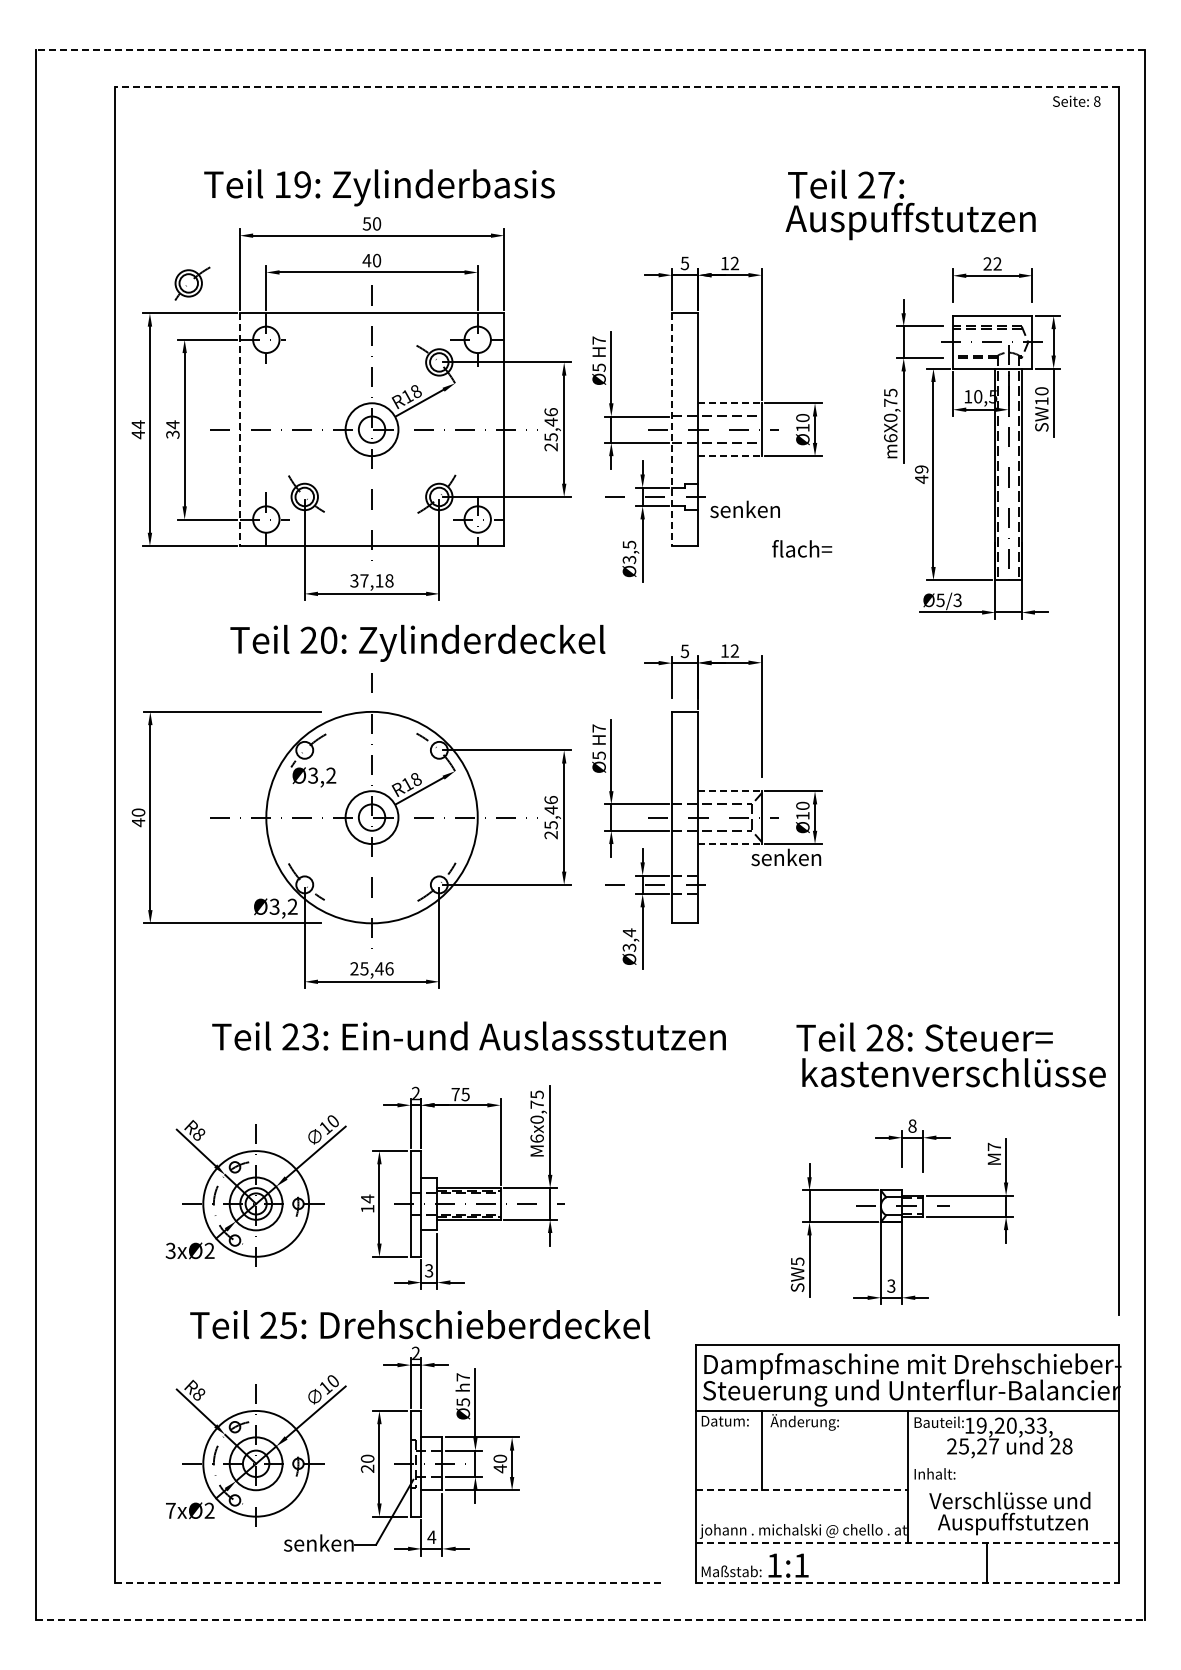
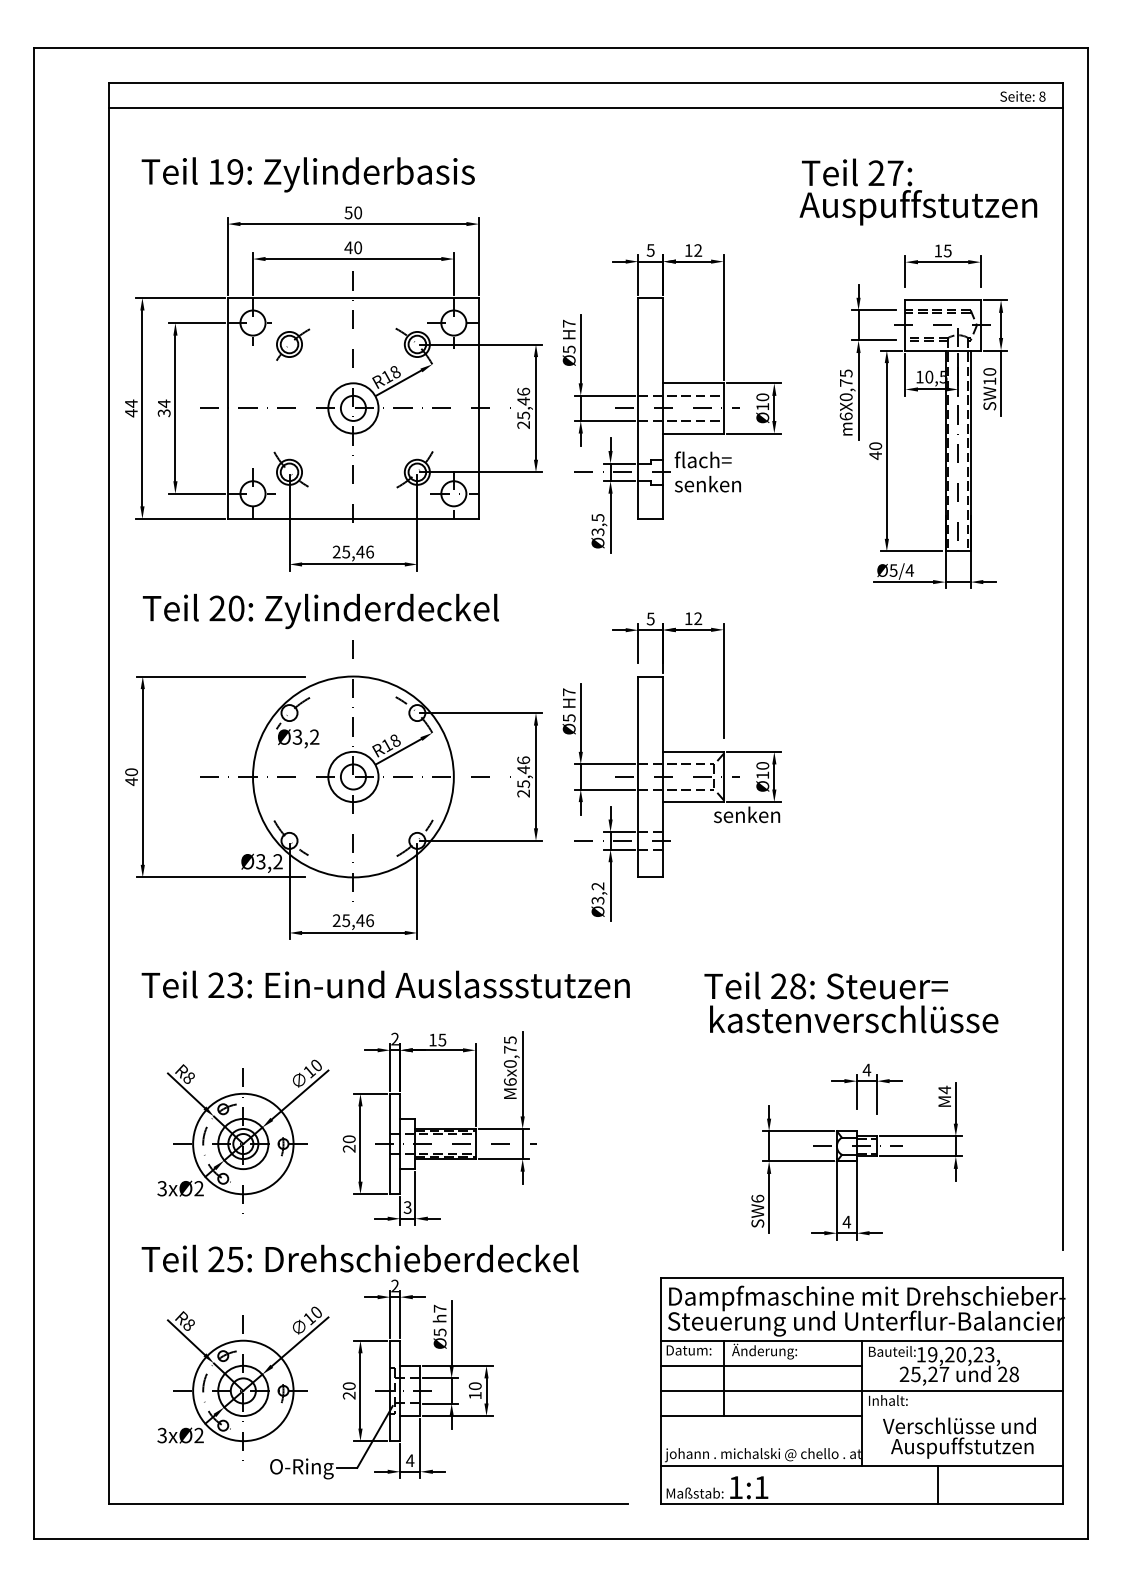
line: (590, 50) -> (561, 48), dashed -> solid
line: (616, 87) -> (585, 83), dashed -> solid
line: (616, 113) -> (585, 108), added
text: (379, 187) -> (308, 174), moved
text: (910, 204) -> (918, 191), moved
text: (992, 263) -> (942, 250), 22 -> 15
part: (192, 283) -> (293, 344), moved
line: (729, 403) -> (693, 383), dashed -> solid
line: (239, 430) -> (227, 409), dashed -> solid
line: (671, 430) -> (637, 409), dashed -> solid
line: (729, 456) -> (693, 433), dashed -> solid
text: (921, 469) -> (875, 446), 49 -> 40
text: (802, 548) -> (703, 459), moved
text: (371, 580) -> (352, 551), 37,18 -> 25,46
text: (957, 600) -> (909, 570), Ø5/3 -> Ø5/4
text: (417, 643) -> (320, 611), moved
line: (730, 791) -> (694, 752), dashed -> solid
line: (730, 844) -> (694, 802), dashed -> solid
text: (629, 932) -> (598, 886), Ø3,4 -> Ø3,2
text: (468, 1035) -> (385, 983), moved
text: (950, 1054) -> (850, 1002), moved
text: (455, 1094) -> (432, 1040), 75 -> 15
text: (912, 1125) -> (866, 1069), 8 -> 4
text: (993, 1146) -> (943, 1089), M7 -> M4
text: (367, 1203) -> (349, 1143), 14 -> 20
text: (797, 1261) -> (757, 1198), SW5 -> SW6
text: (890, 1285) -> (846, 1221), 3 -> 4
text: (420, 1324) -> (360, 1258), moved
text: (1029, 1425) -> (978, 1354), 19,20,33, -> 19,20,23,
line: (801, 1437) -> (761, 1365), added
line: (907, 1463) -> (862, 1390), added
text: (499, 1468) -> (474, 1395), 40 -> 10
line: (801, 1490) -> (761, 1416), dashed -> solid
text: (170, 1510) -> (161, 1435), 7xØ2 -> 3xØ2
line: (908, 1543) -> (863, 1466), dashed -> solid
text: (318, 1545) -> (302, 1468), senken -> O-Ring
line: (387, 1582) -> (368, 1503), dashed -> solid
line: (908, 1582) -> (863, 1503), dashed -> solid
line: (590, 1619) -> (561, 1538), dashed -> solid

